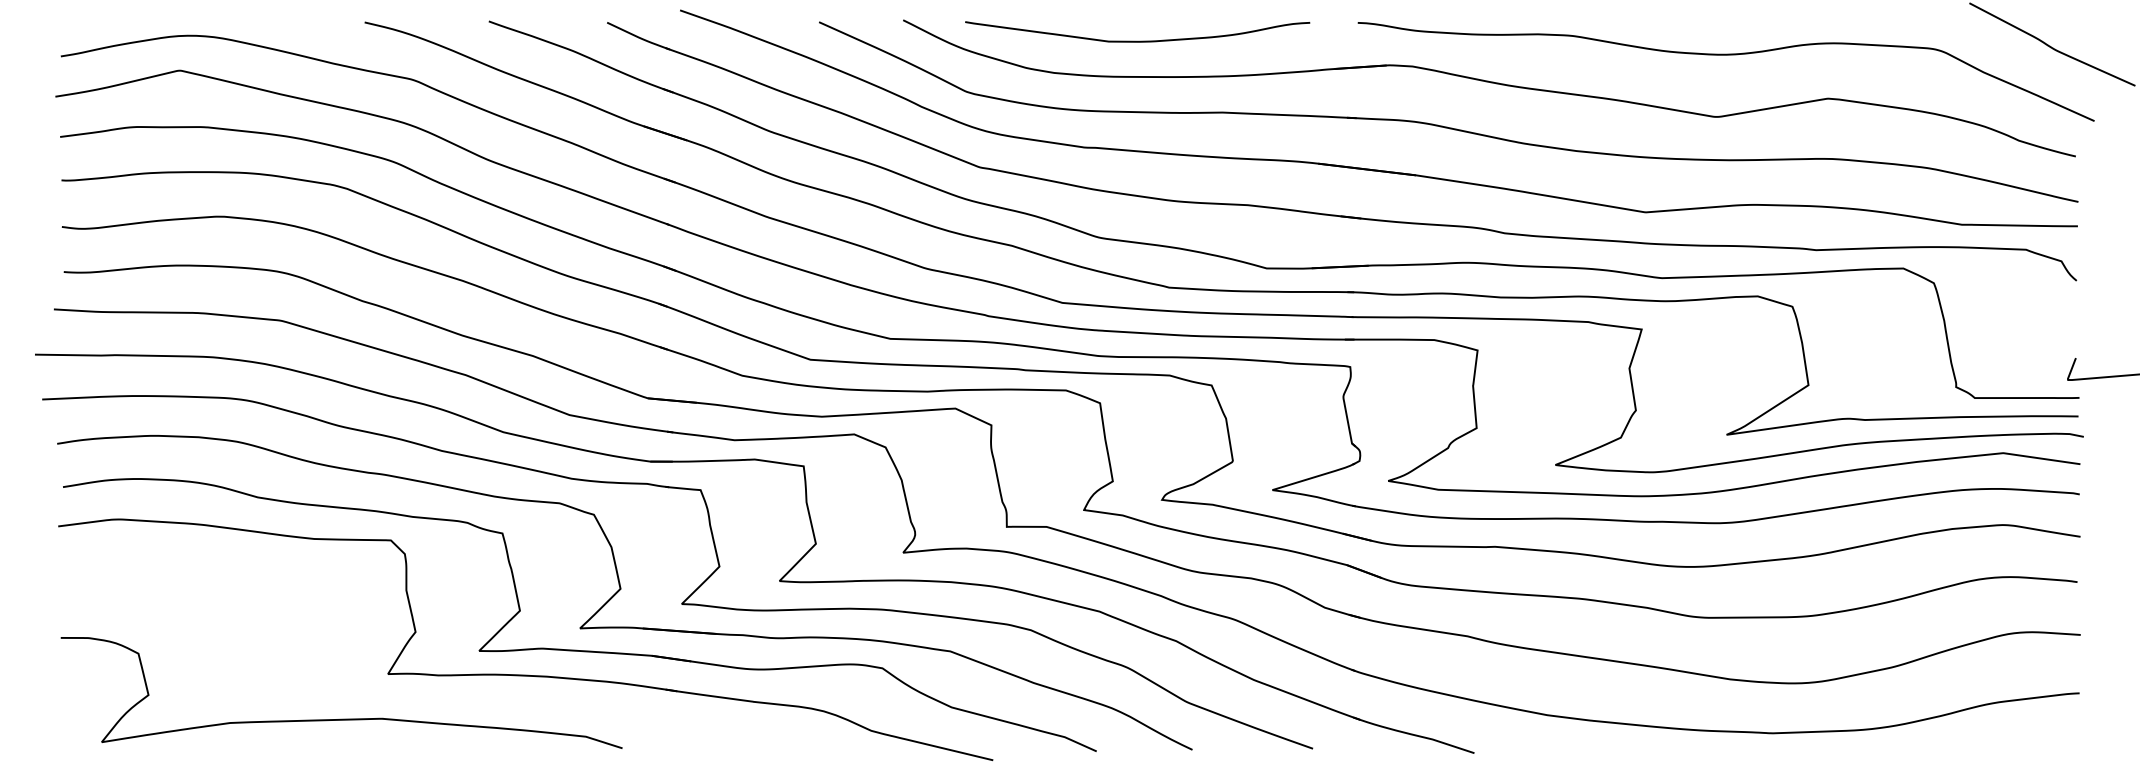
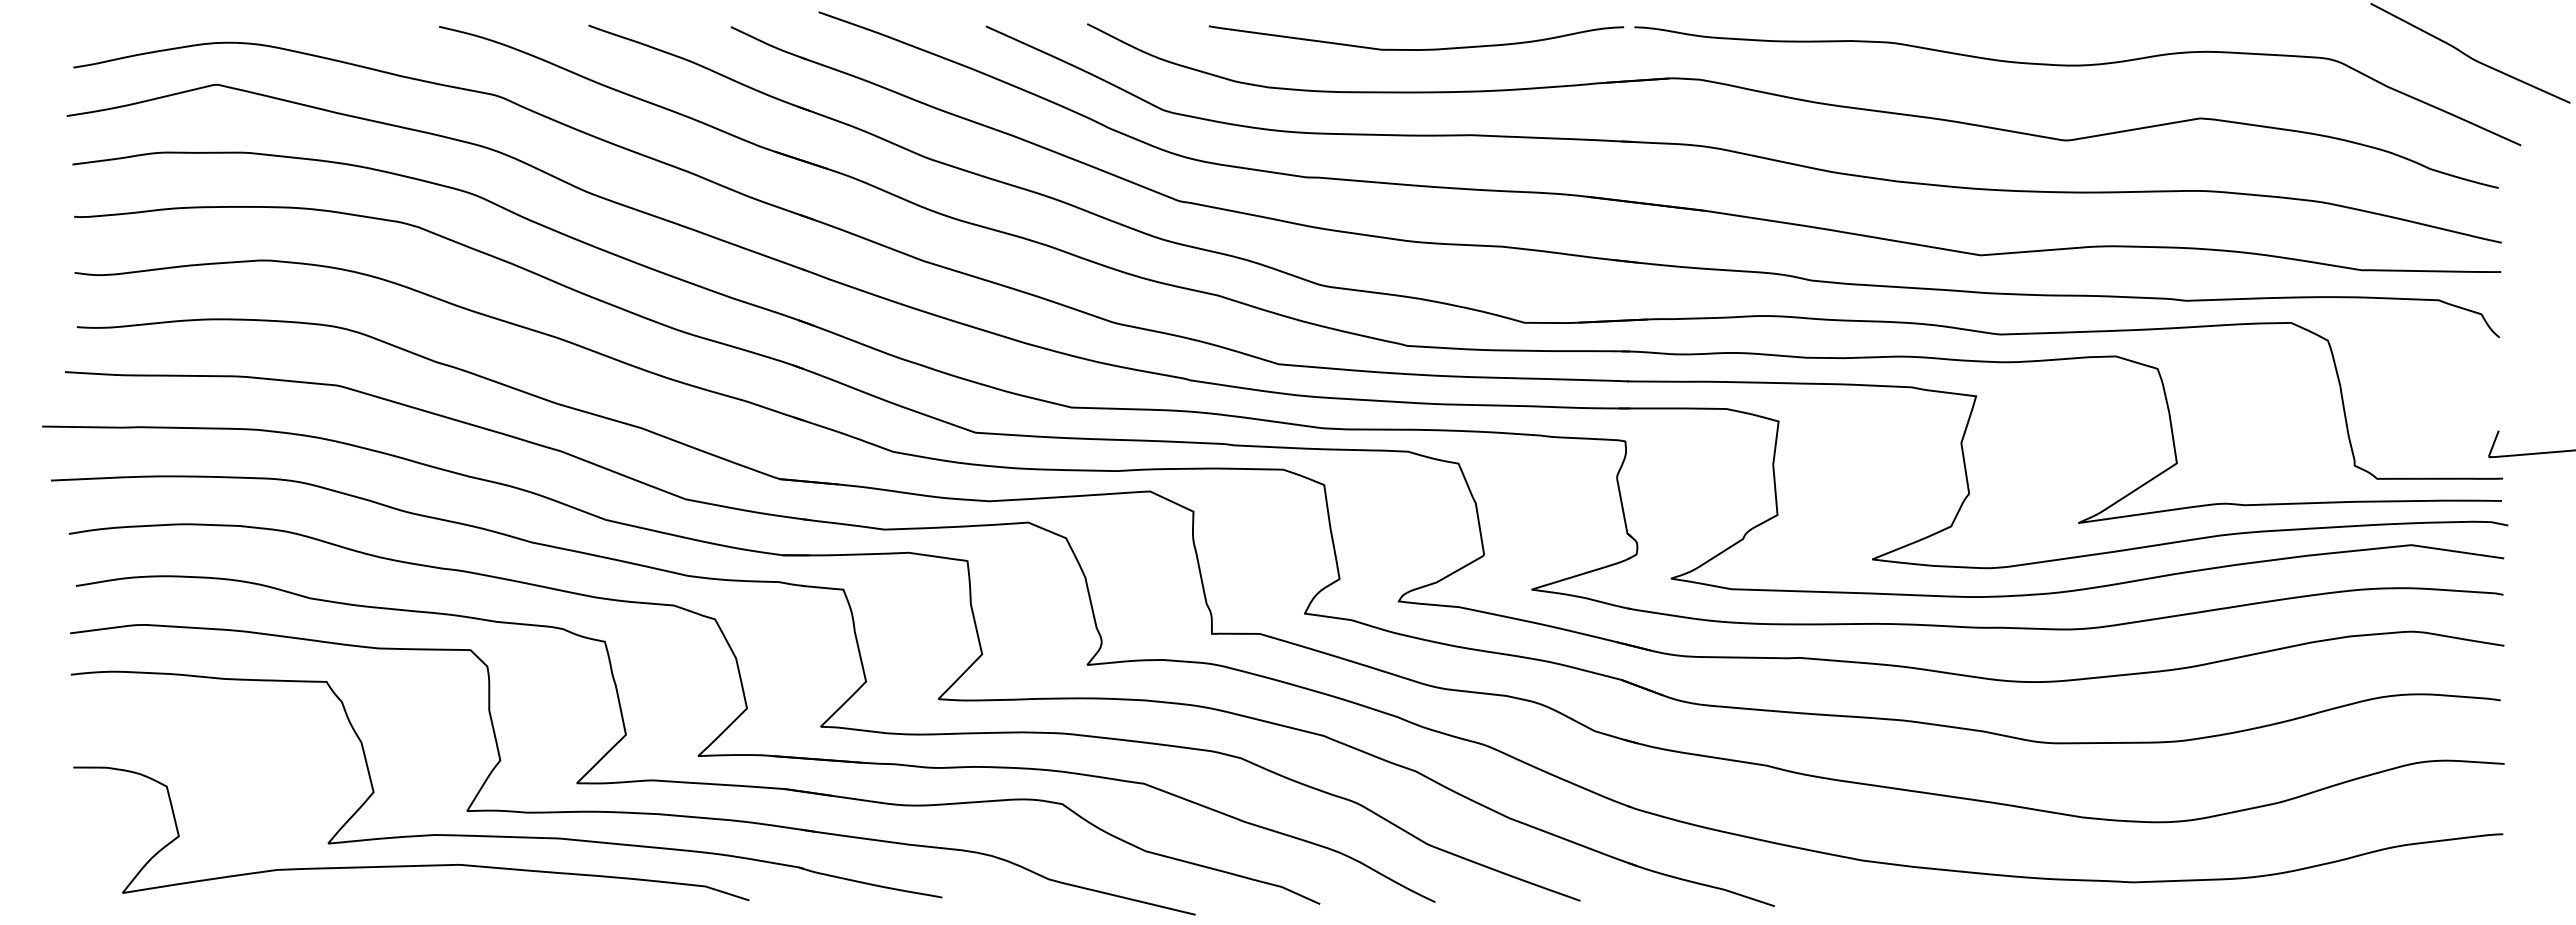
curve: (1137, 41) -> (1416, 49), moved
part: (418, 694) -> (503, 835), added

